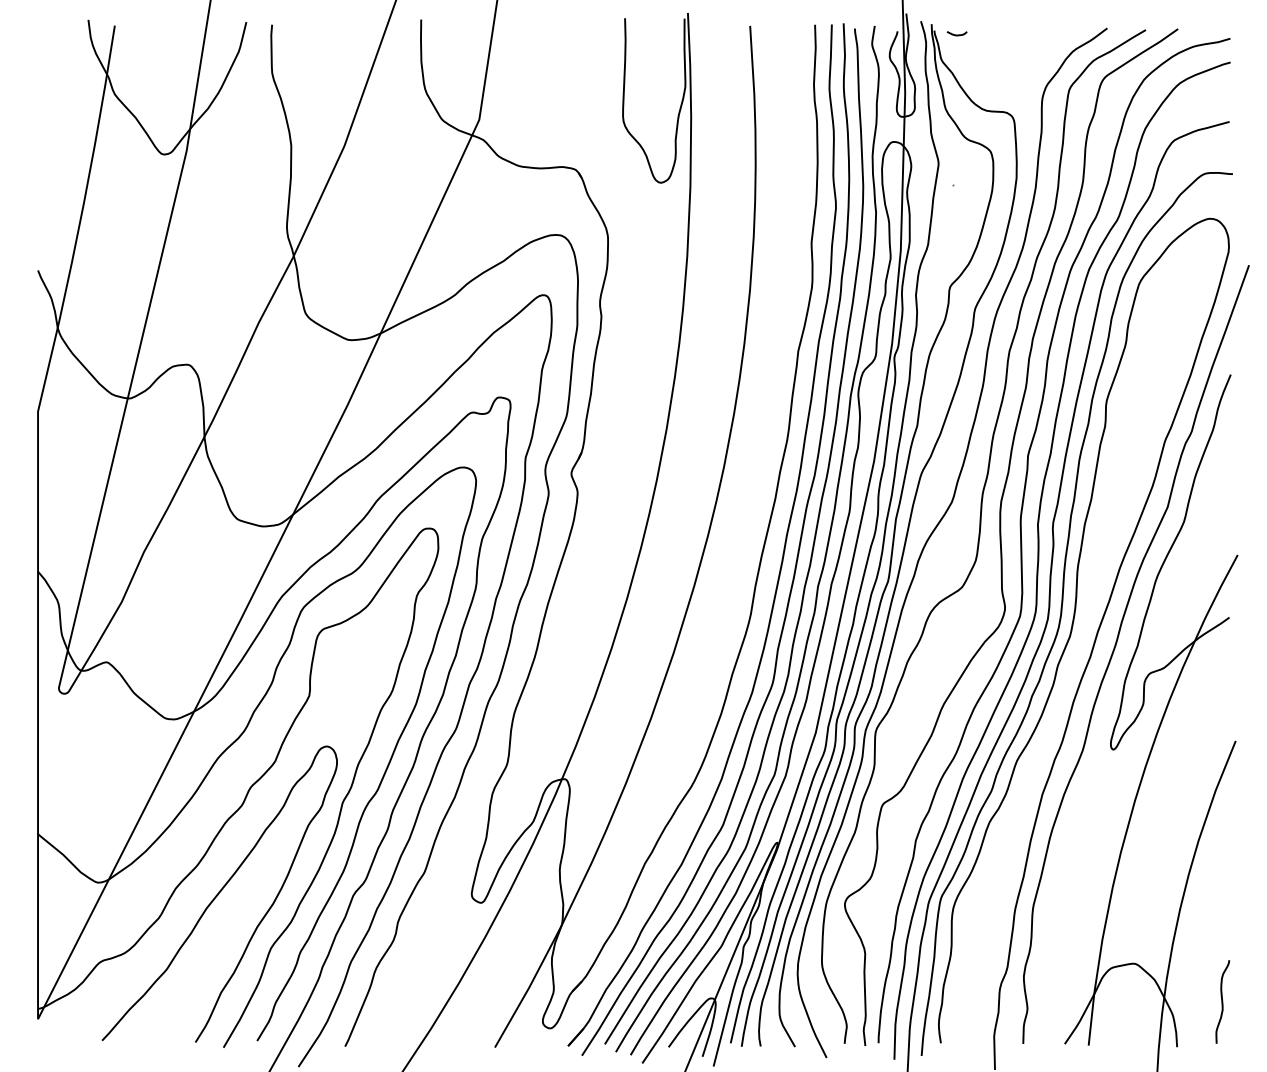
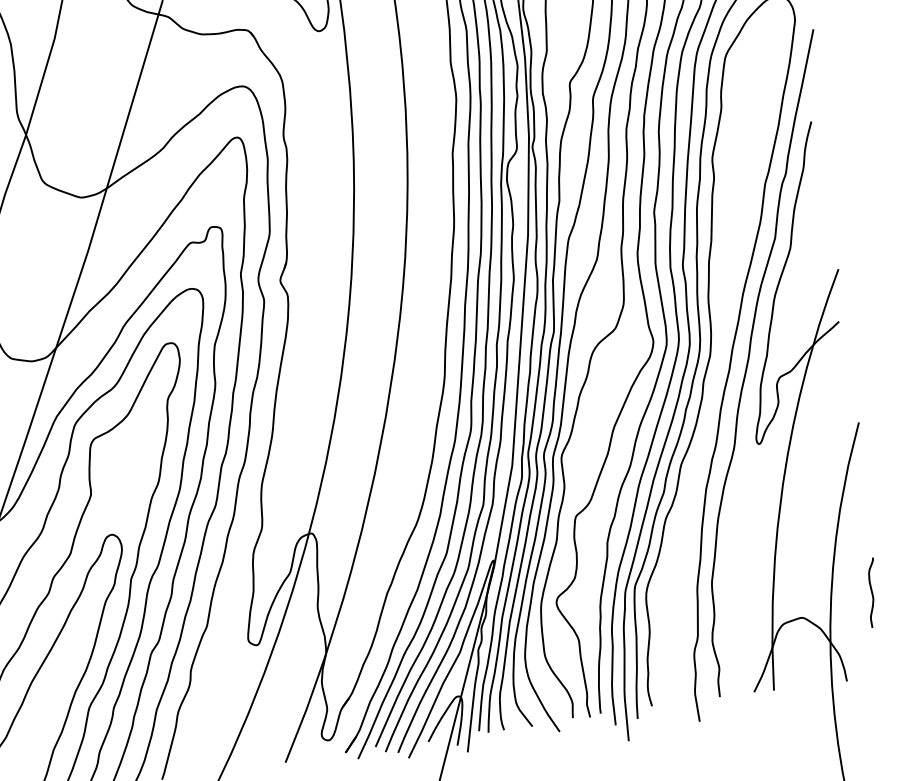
curve: (1222, 1001) -> (872, 592), moved

